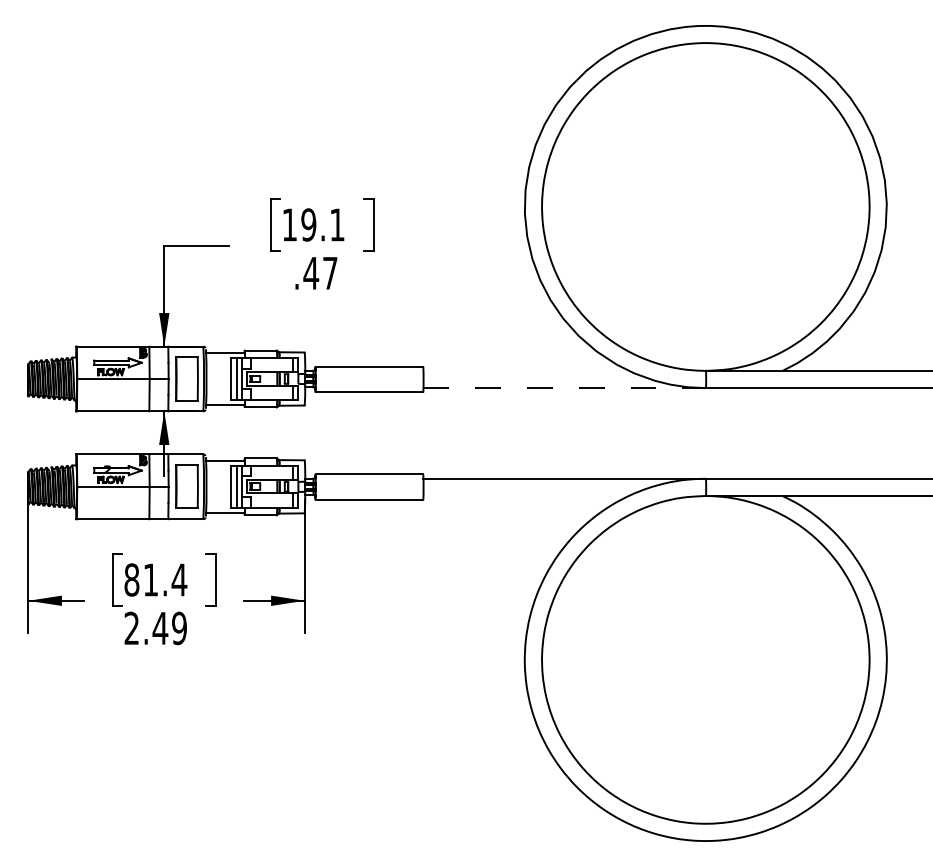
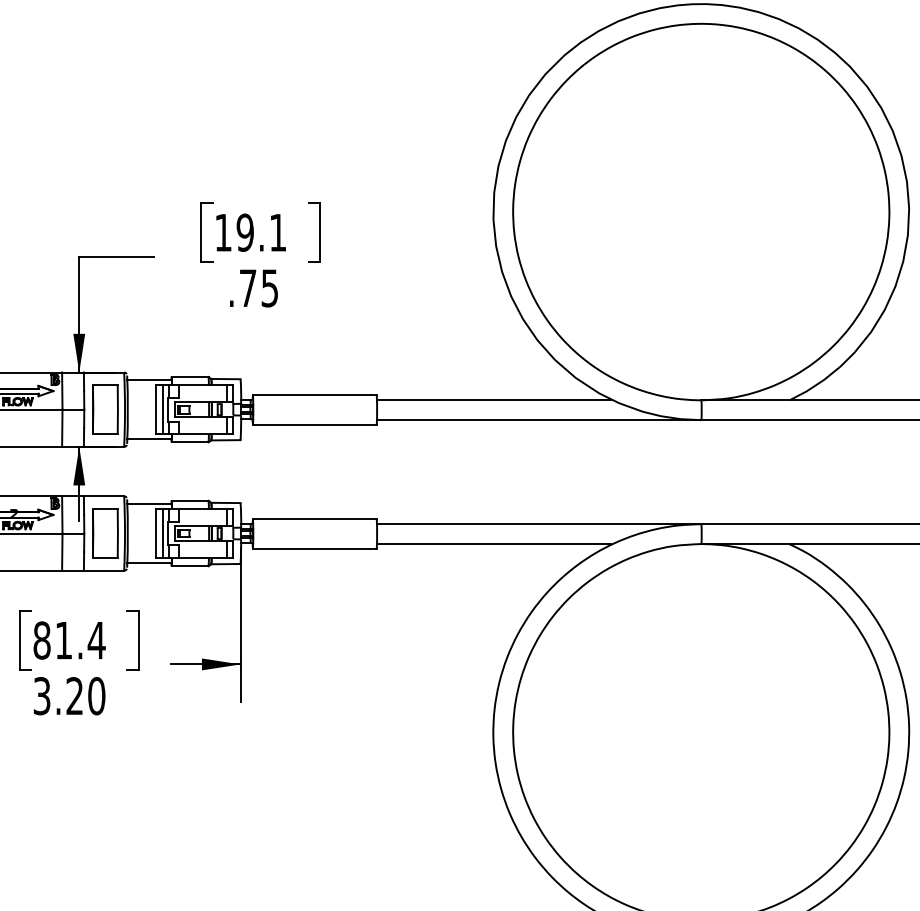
text: (320, 273) -> (258, 288), .47 -> .75
line: (525, 370) -> (494, 399), added
line: (564, 388) -> (538, 420), dashed -> solid
line: (525, 495) -> (494, 543), added
text: (155, 628) -> (69, 696), 2.49 -> 3.20

